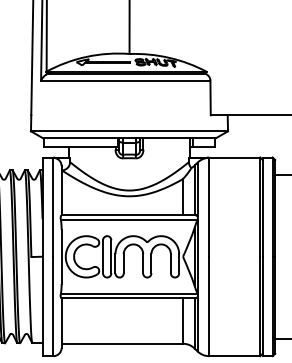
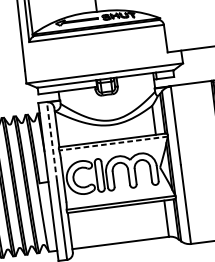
line: (53, 207) -> (52, 141), solid -> dashed
line: (128, 219) -> (112, 143), solid -> dashed

